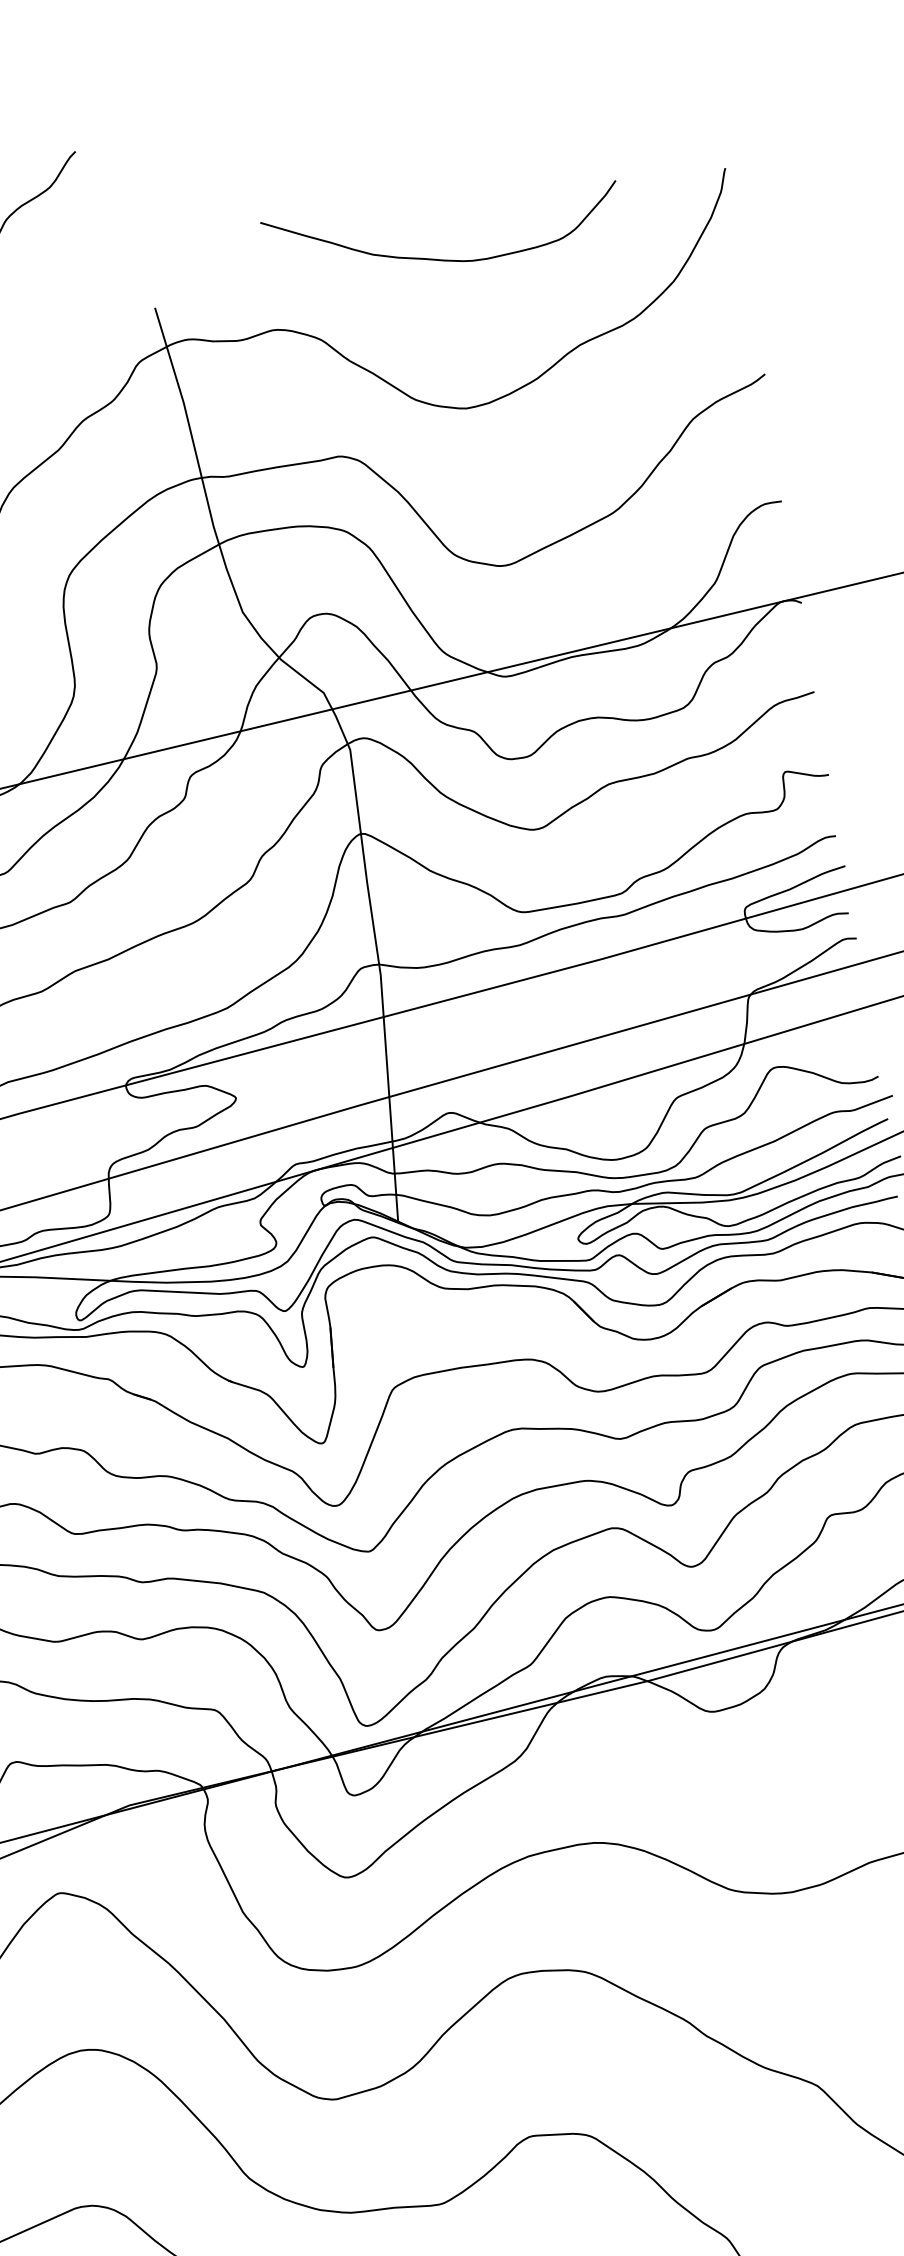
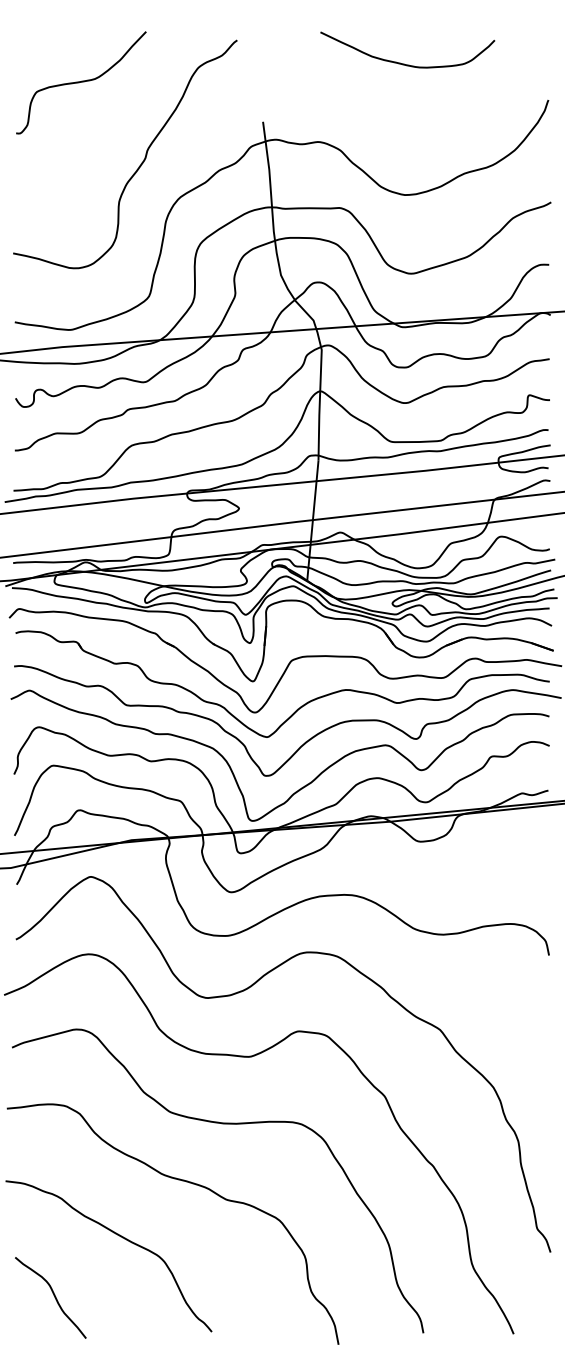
curve: (440, 257) -> (404, 63), moved

